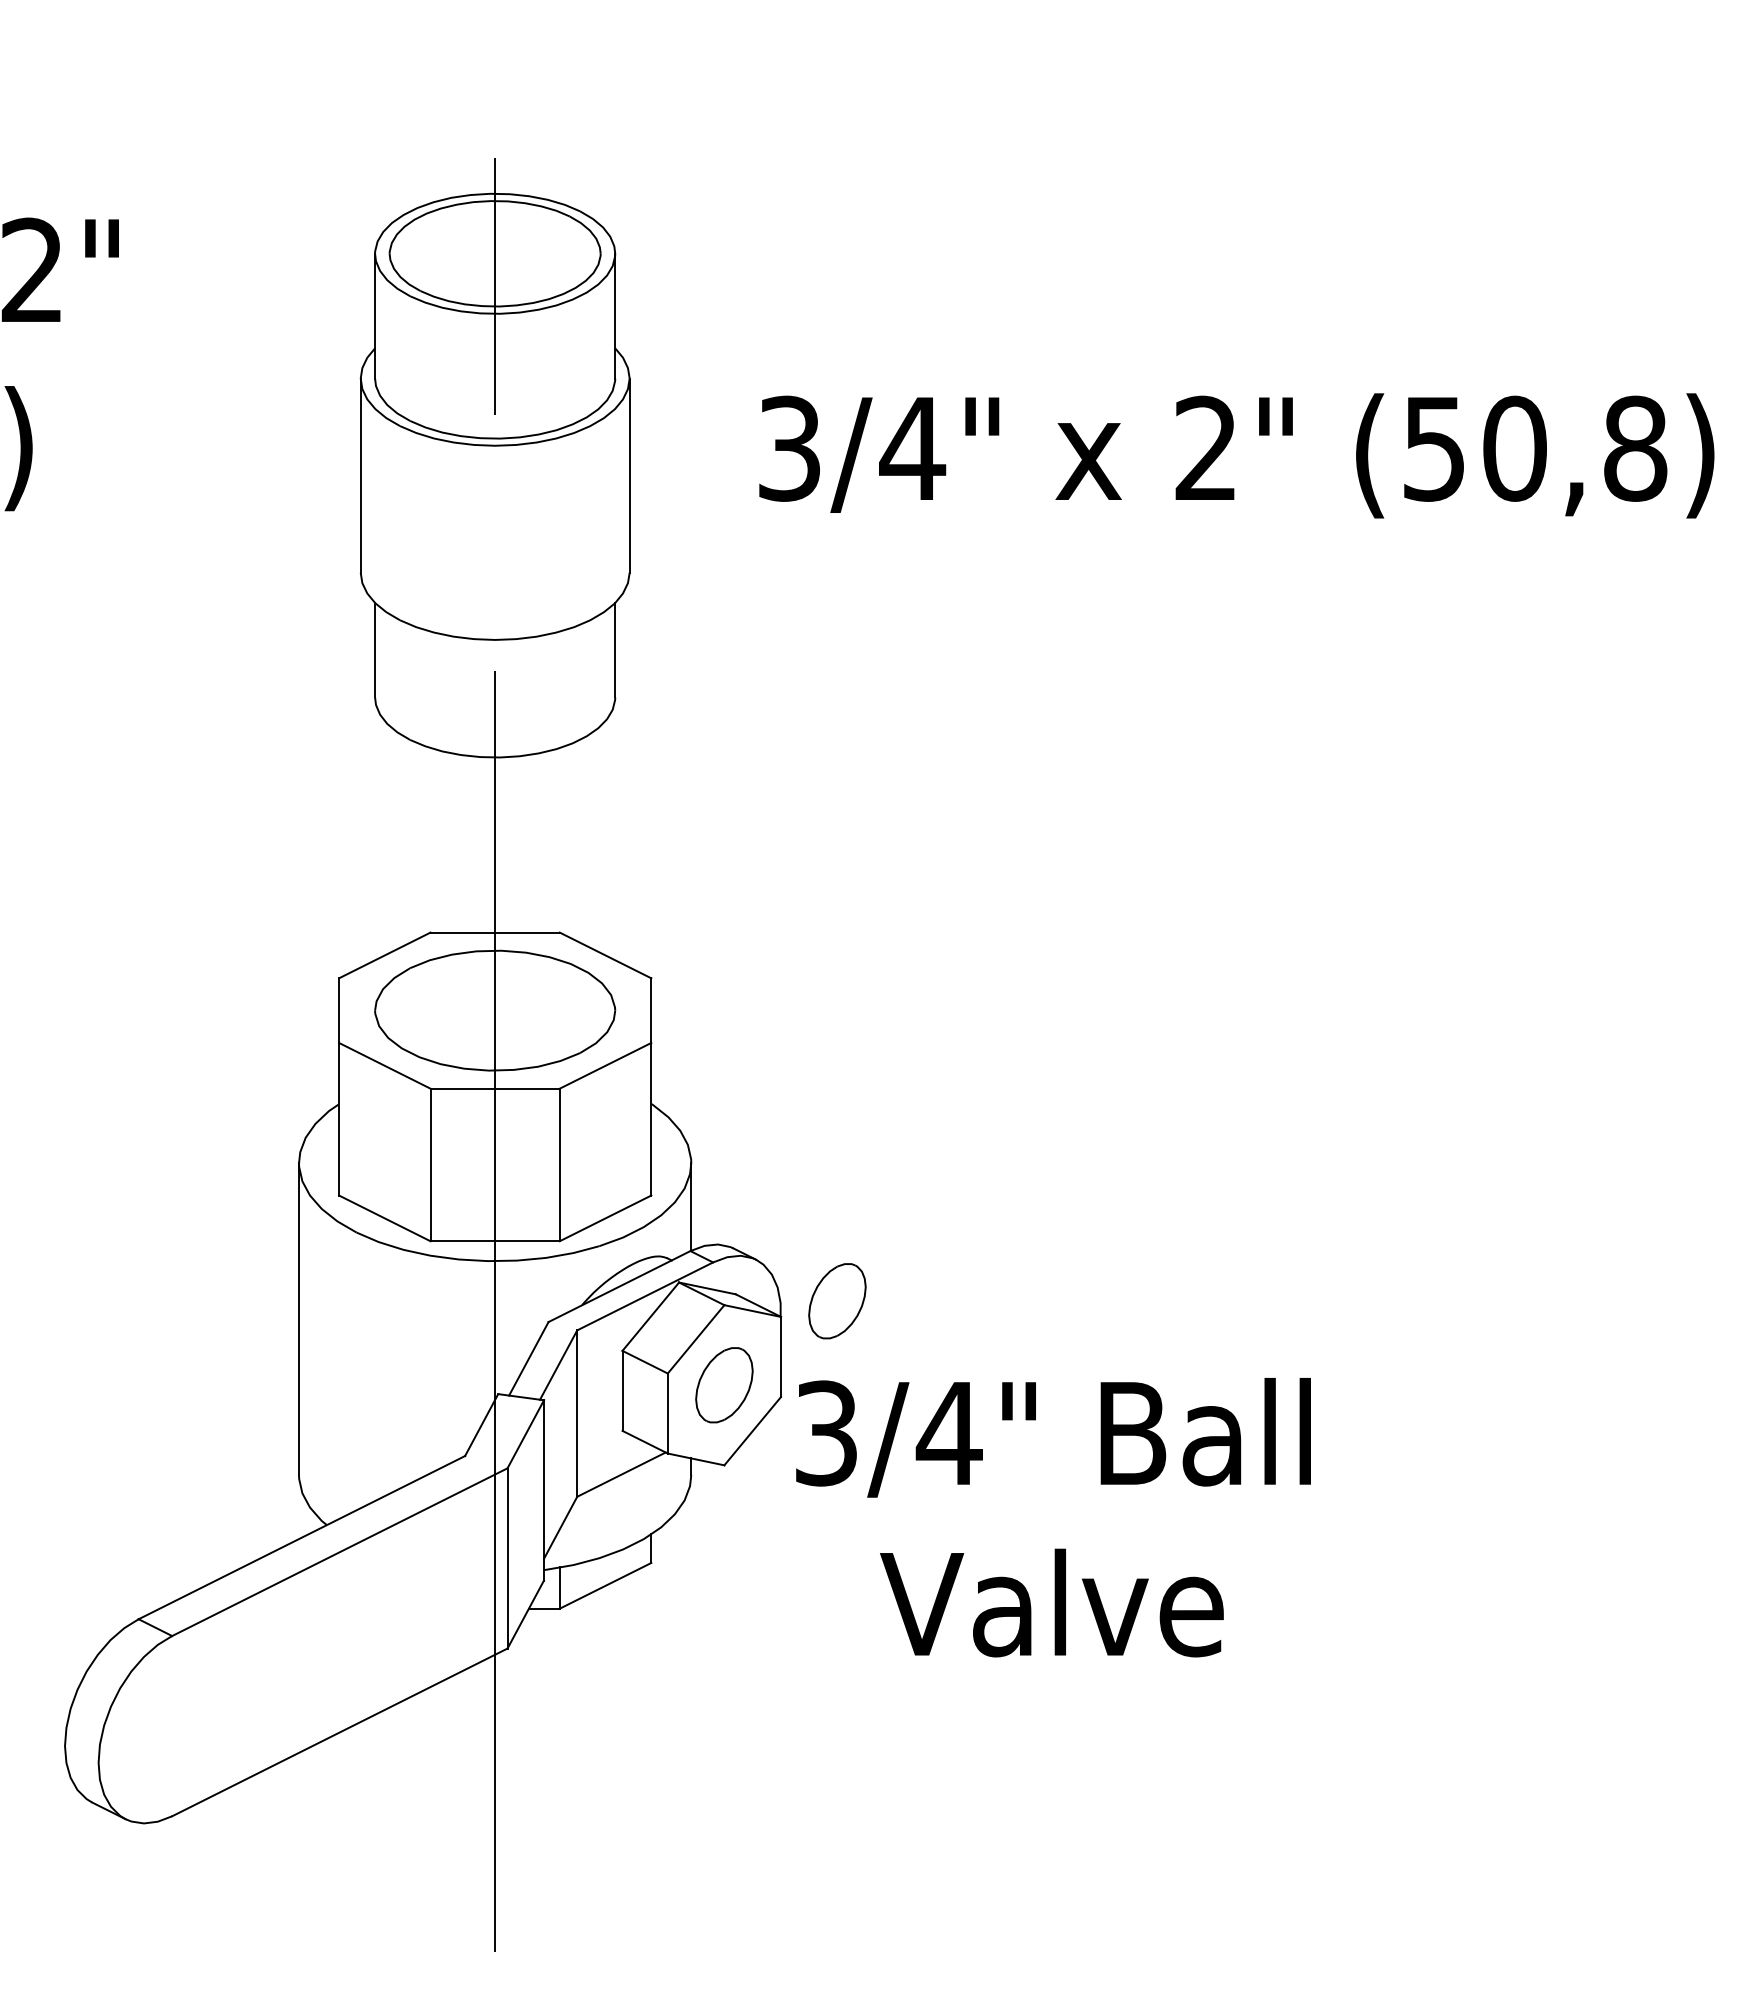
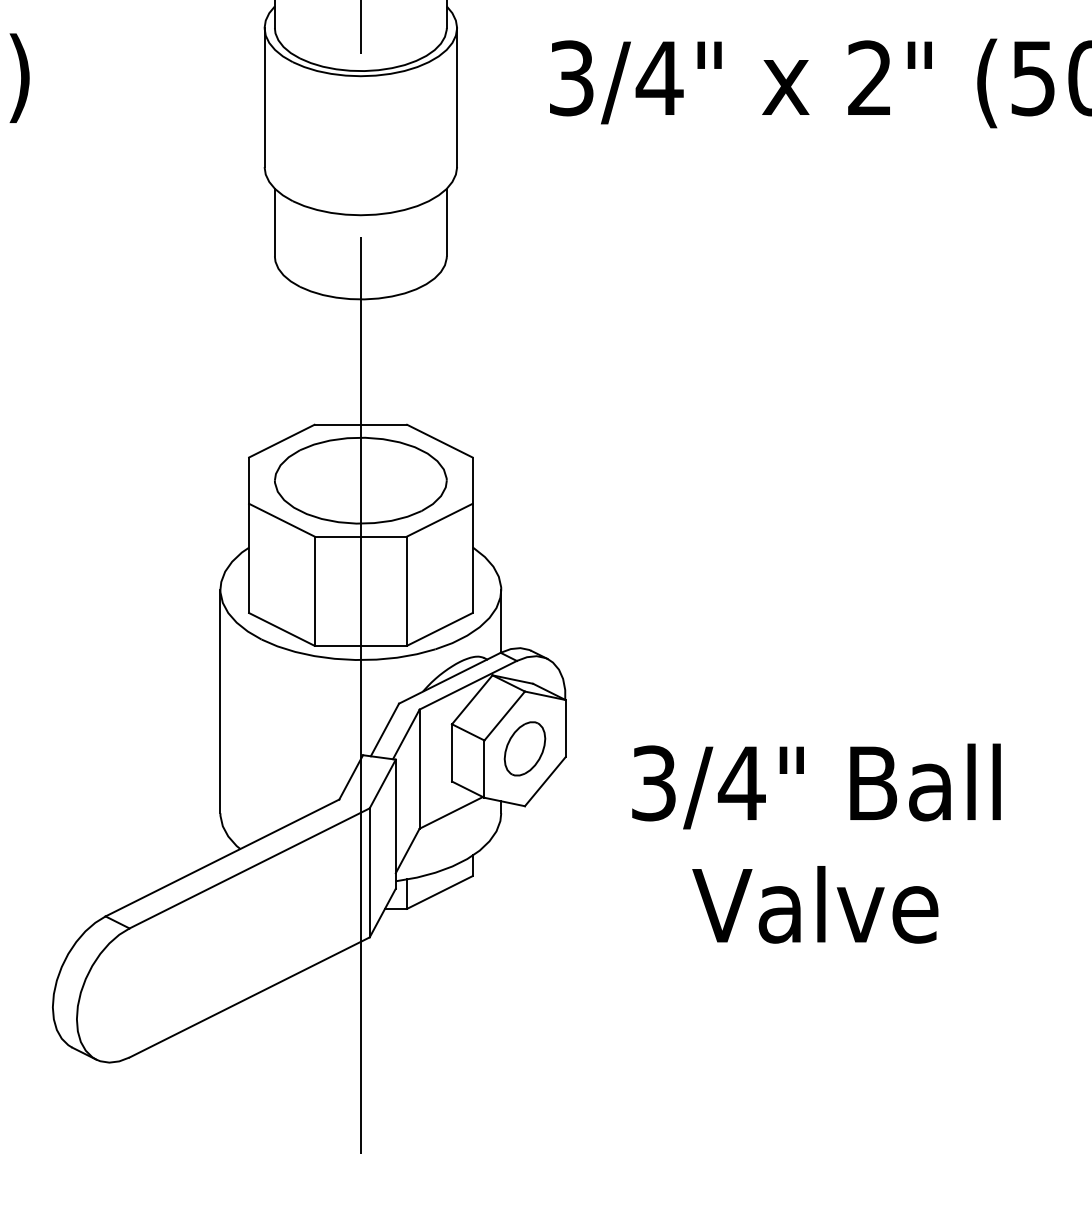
part: (837, 1301) -> (605, 688), removed
text: (1053, 1517) -> (816, 843), moved

